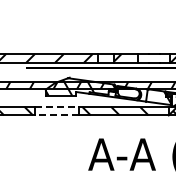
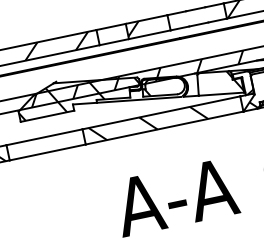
line: (56, 106) -> (43, 137), dashed -> solid
line: (56, 115) -> (47, 152), dashed -> solid

